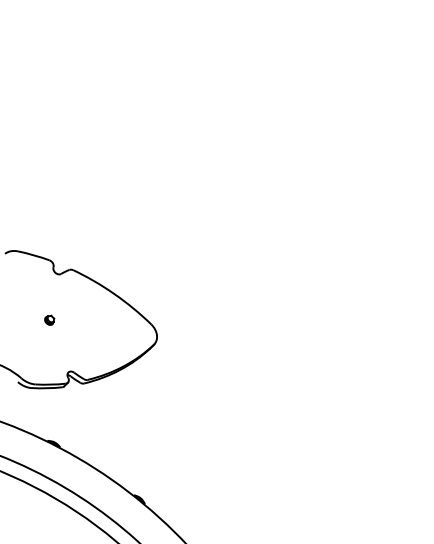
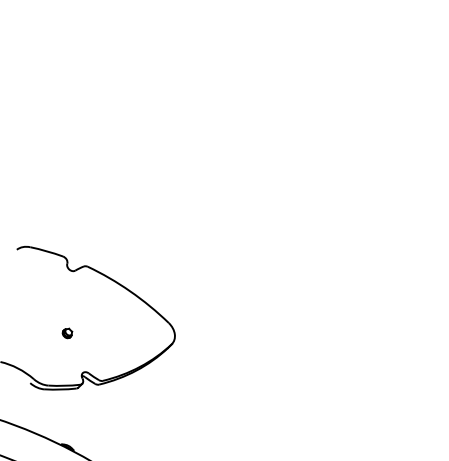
part: (49, 319) -> (67, 332), moved

